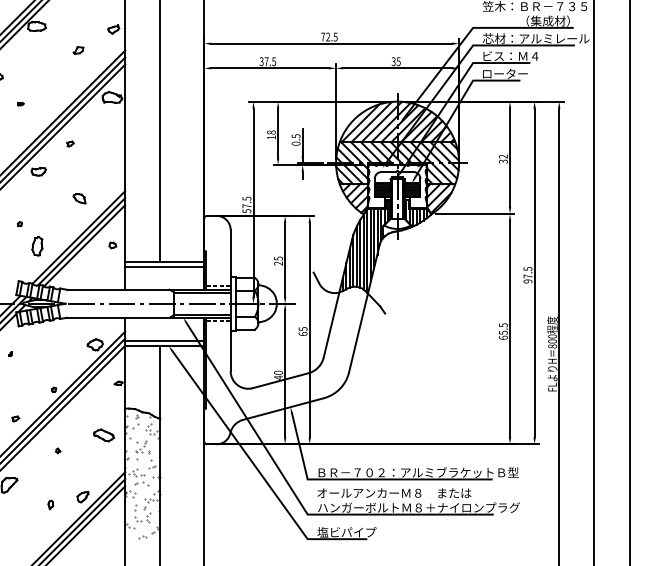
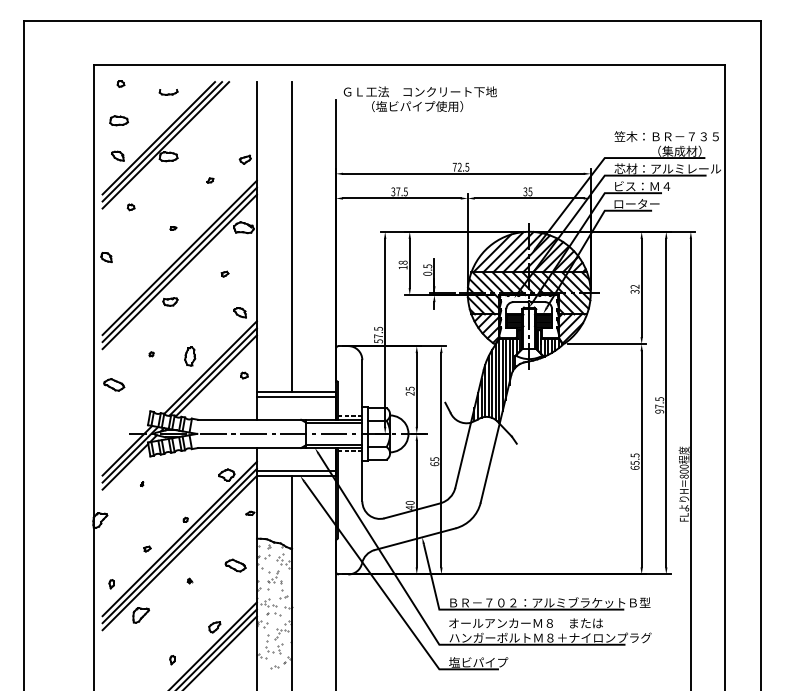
part: (78, 50) -> (210, 180), size x0.62
part: (20, 104) -> (173, 228), moved
part: (69, 143) -> (224, 273), moved
part: (78, 198) -> (239, 312), moved
part: (37, 246) -> (190, 356), moved
part: (50, 505) -> (172, 660), moved

